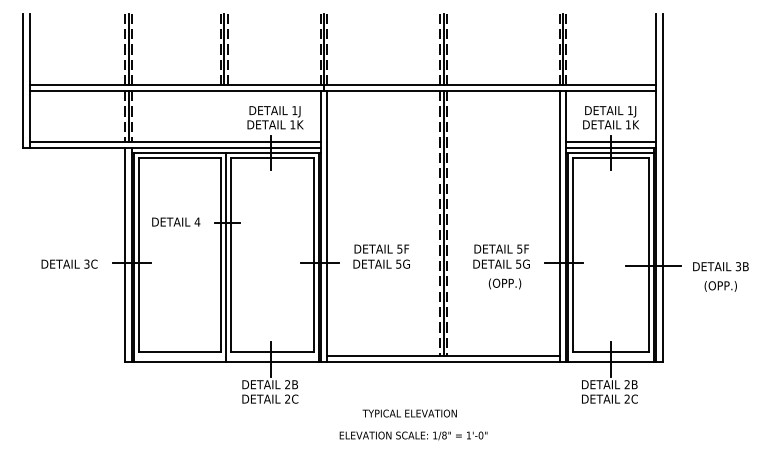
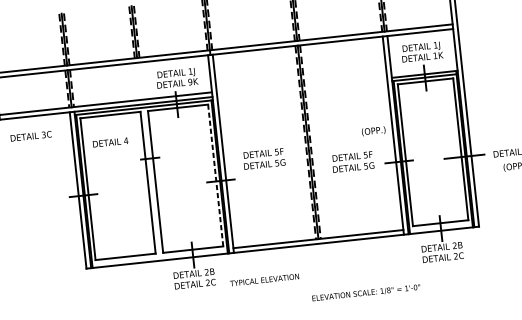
text: (292, 124) -> (190, 81), 1K -> 9K
line: (611, 141) -> (424, 69), removed
text: (176, 221) -> (110, 142), moved
line: (313, 255) -> (215, 175), solid -> dashed
text: (381, 256) -> (264, 158), moved
line: (226, 257) -> (152, 184), removed
text: (69, 263) -> (31, 135), moved
text: (504, 283) -> (373, 130), moved
text: (409, 413) -> (264, 280), moved
text: (413, 435) -> (366, 292), moved

